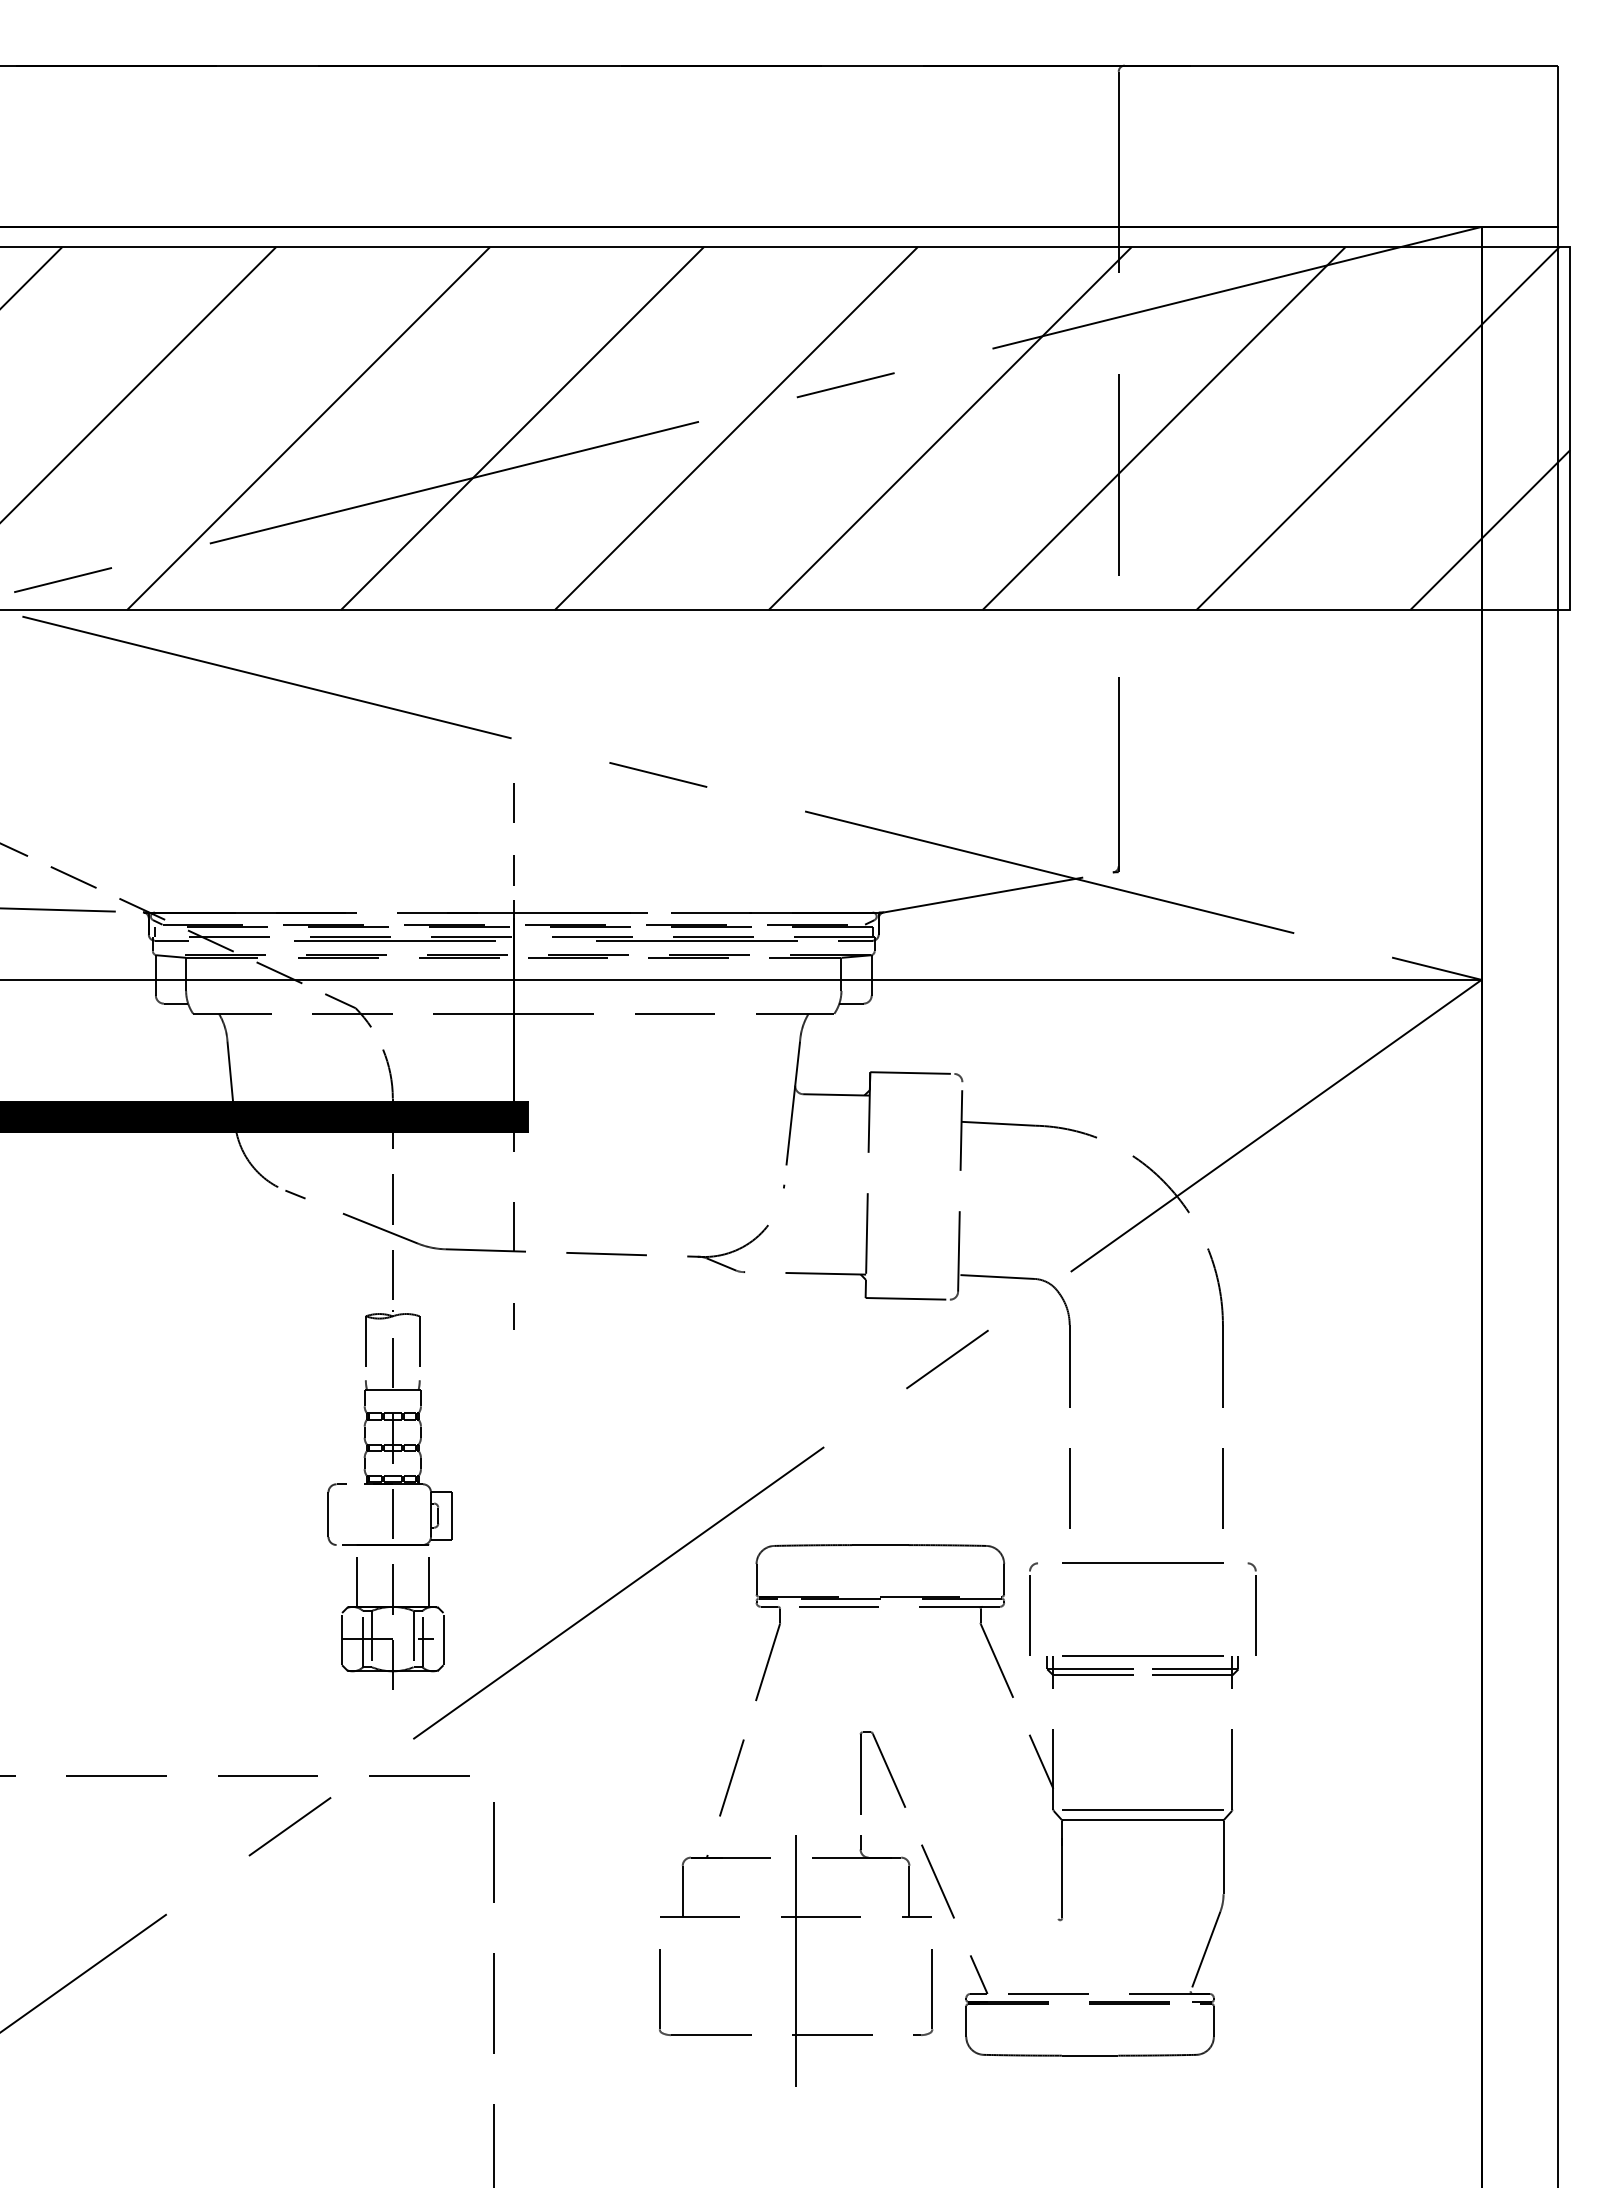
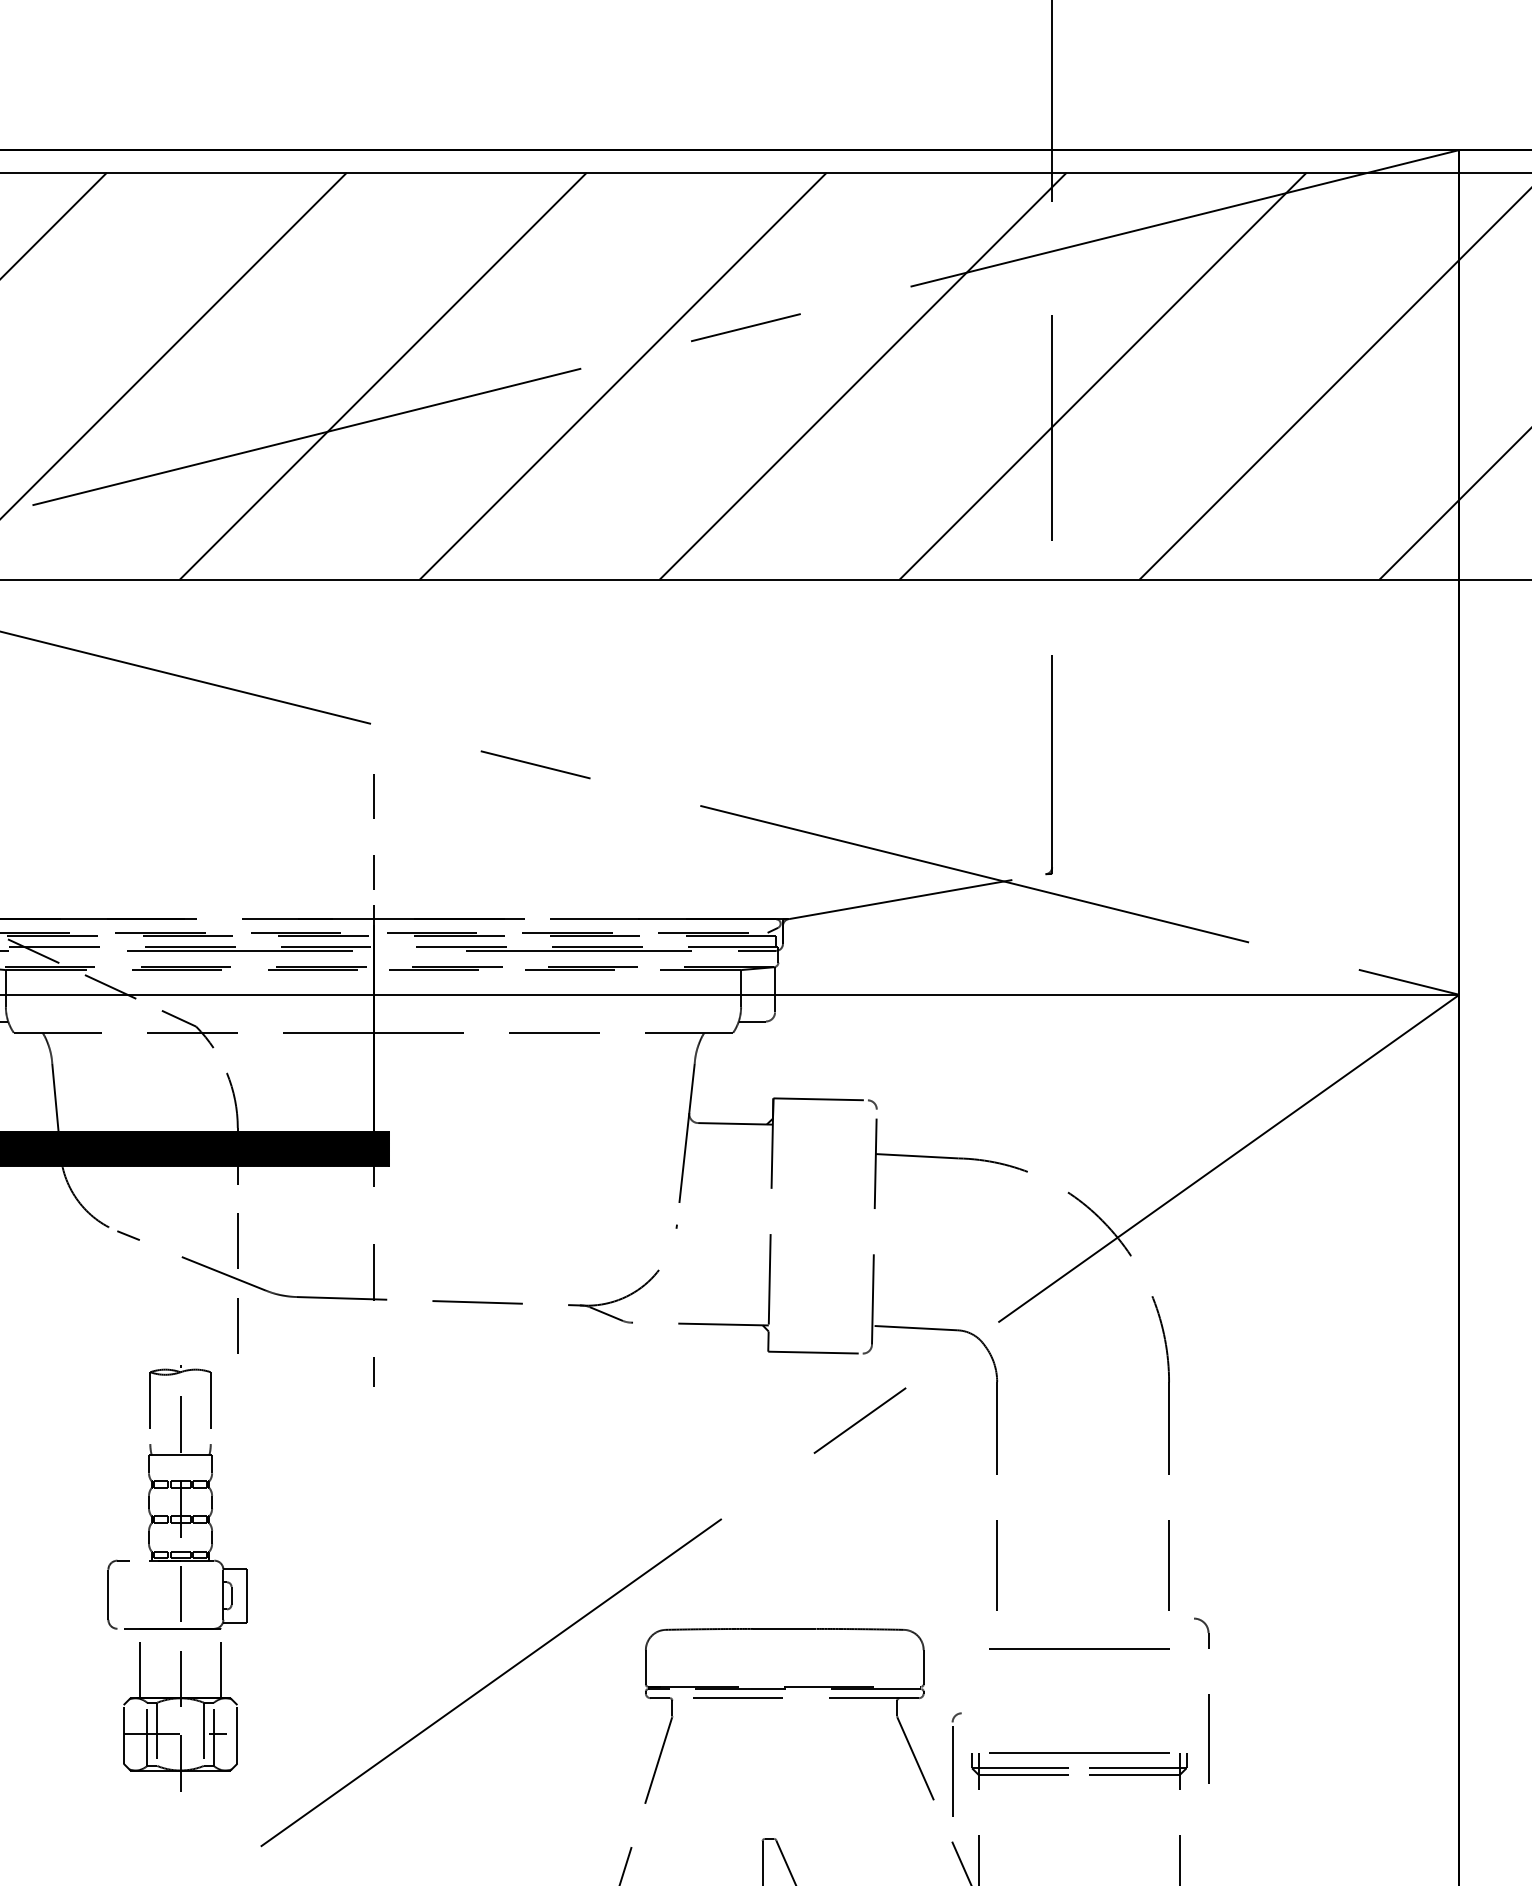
part: (389, 1499) -> (176, 1577), moved
part: (1033, 1608) -> (956, 1763), moved
part: (1251, 1608) -> (1201, 1700), size x1.6

